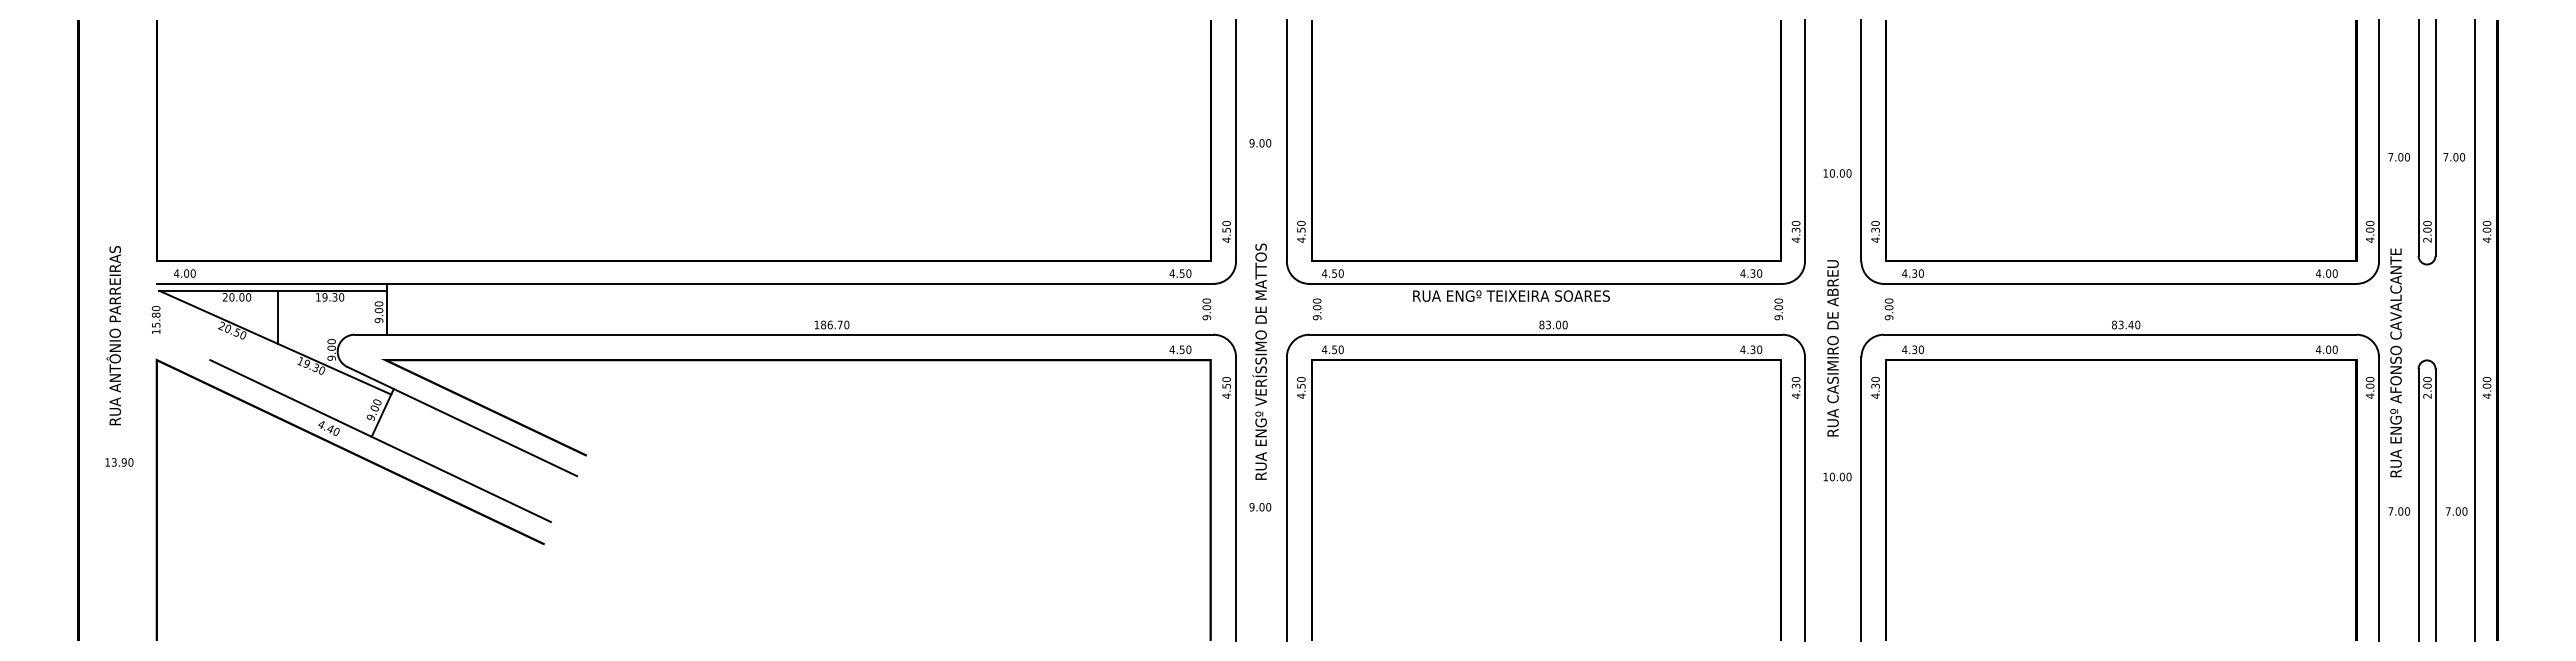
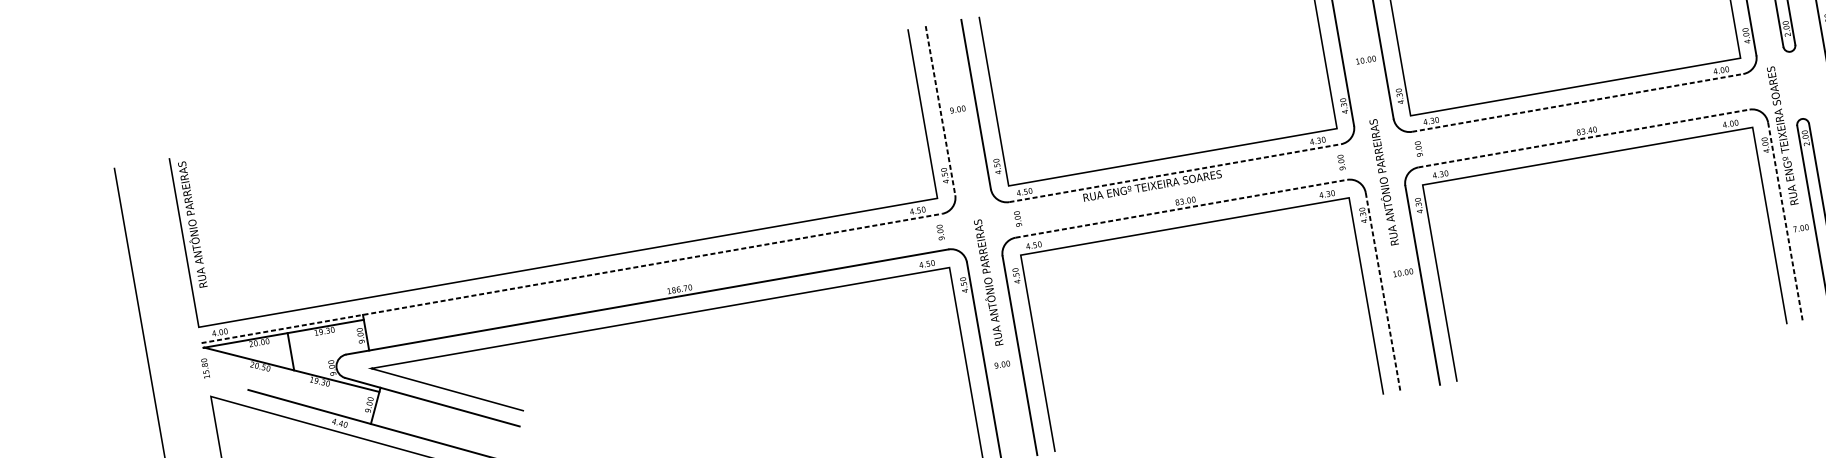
line: (1236, 140) -> (940, 110), solid -> dashed
line: (685, 283) -> (572, 278), solid -> dashed
line: (1545, 283) -> (1174, 172), solid -> dashed
line: (2120, 283) -> (1577, 102), solid -> dashed
text: (2395, 325) -> (1775, 98), RUA ENGº AFONSO CAVALCANTE -> RUA ENGº TEIXEIRA SOARES
text: (1831, 330) -> (1381, 170), RUA CASIMIRO DE ABREU -> RUA ANTÔNIO PARREIRAS
line: (1545, 334) -> (1181, 208), solid -> dashed
line: (2120, 334) -> (1584, 138), solid -> dashed
text: (113, 335) -> (191, 224), moved
text: (1259, 345) -> (981, 251), RUA ENGº VERÍSSIMO DE MATTOS -> RUA ANTÔNIO PARREIRAS
line: (1805, 499) -> (1383, 292), solid -> dashed
line: (2379, 499) -> (1785, 222), solid -> dashed

